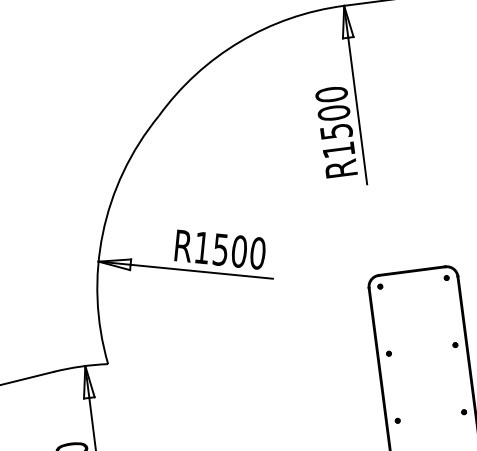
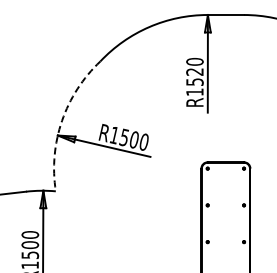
text: (333, 112) -> (194, 71), R1500 -> R1520
arc: (103, 233) -> (62, 120), solid -> dashed

